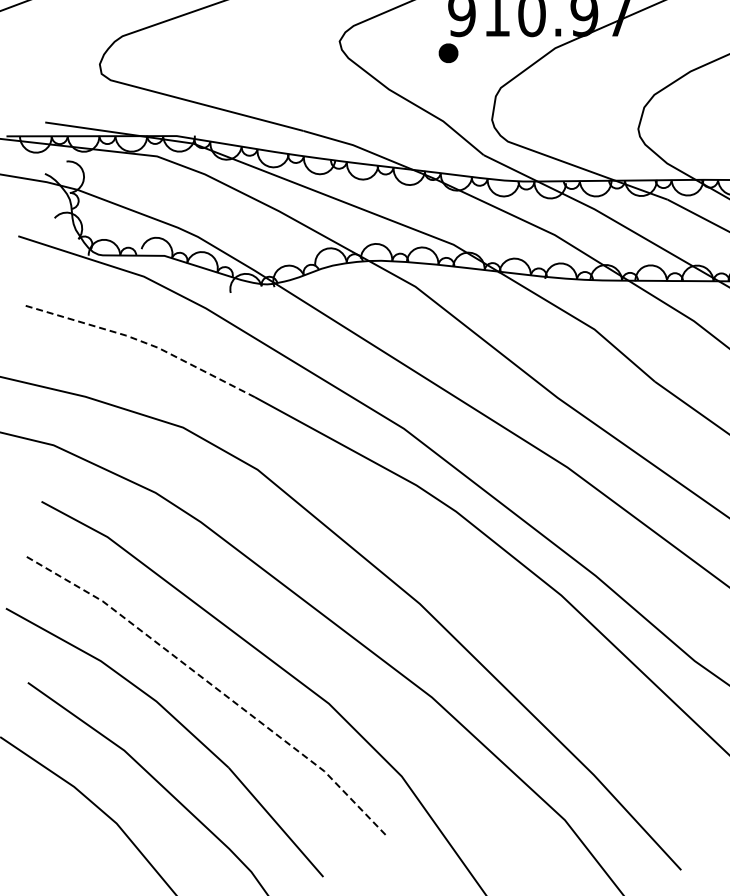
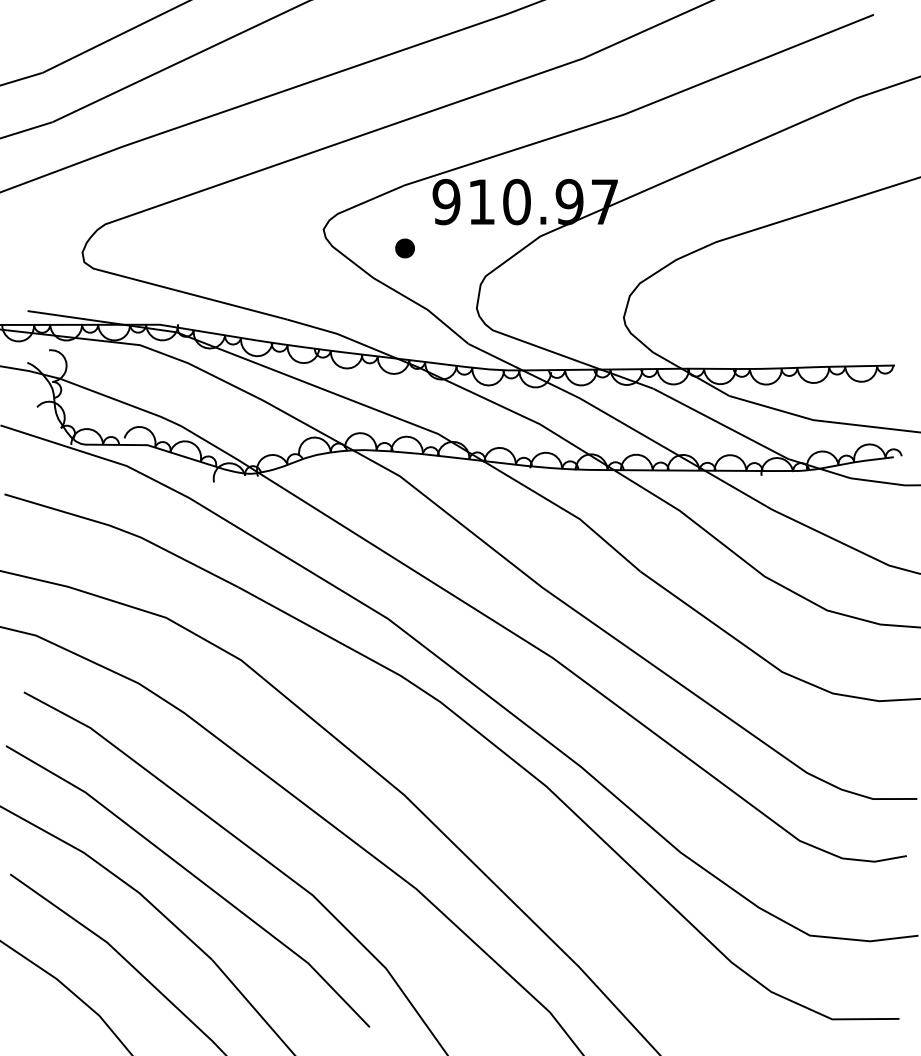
part: (447, 53) -> (404, 248), moved
line: (141, 341) -> (124, 531), dashed -> solid
line: (212, 684) -> (195, 876), dashed -> solid

